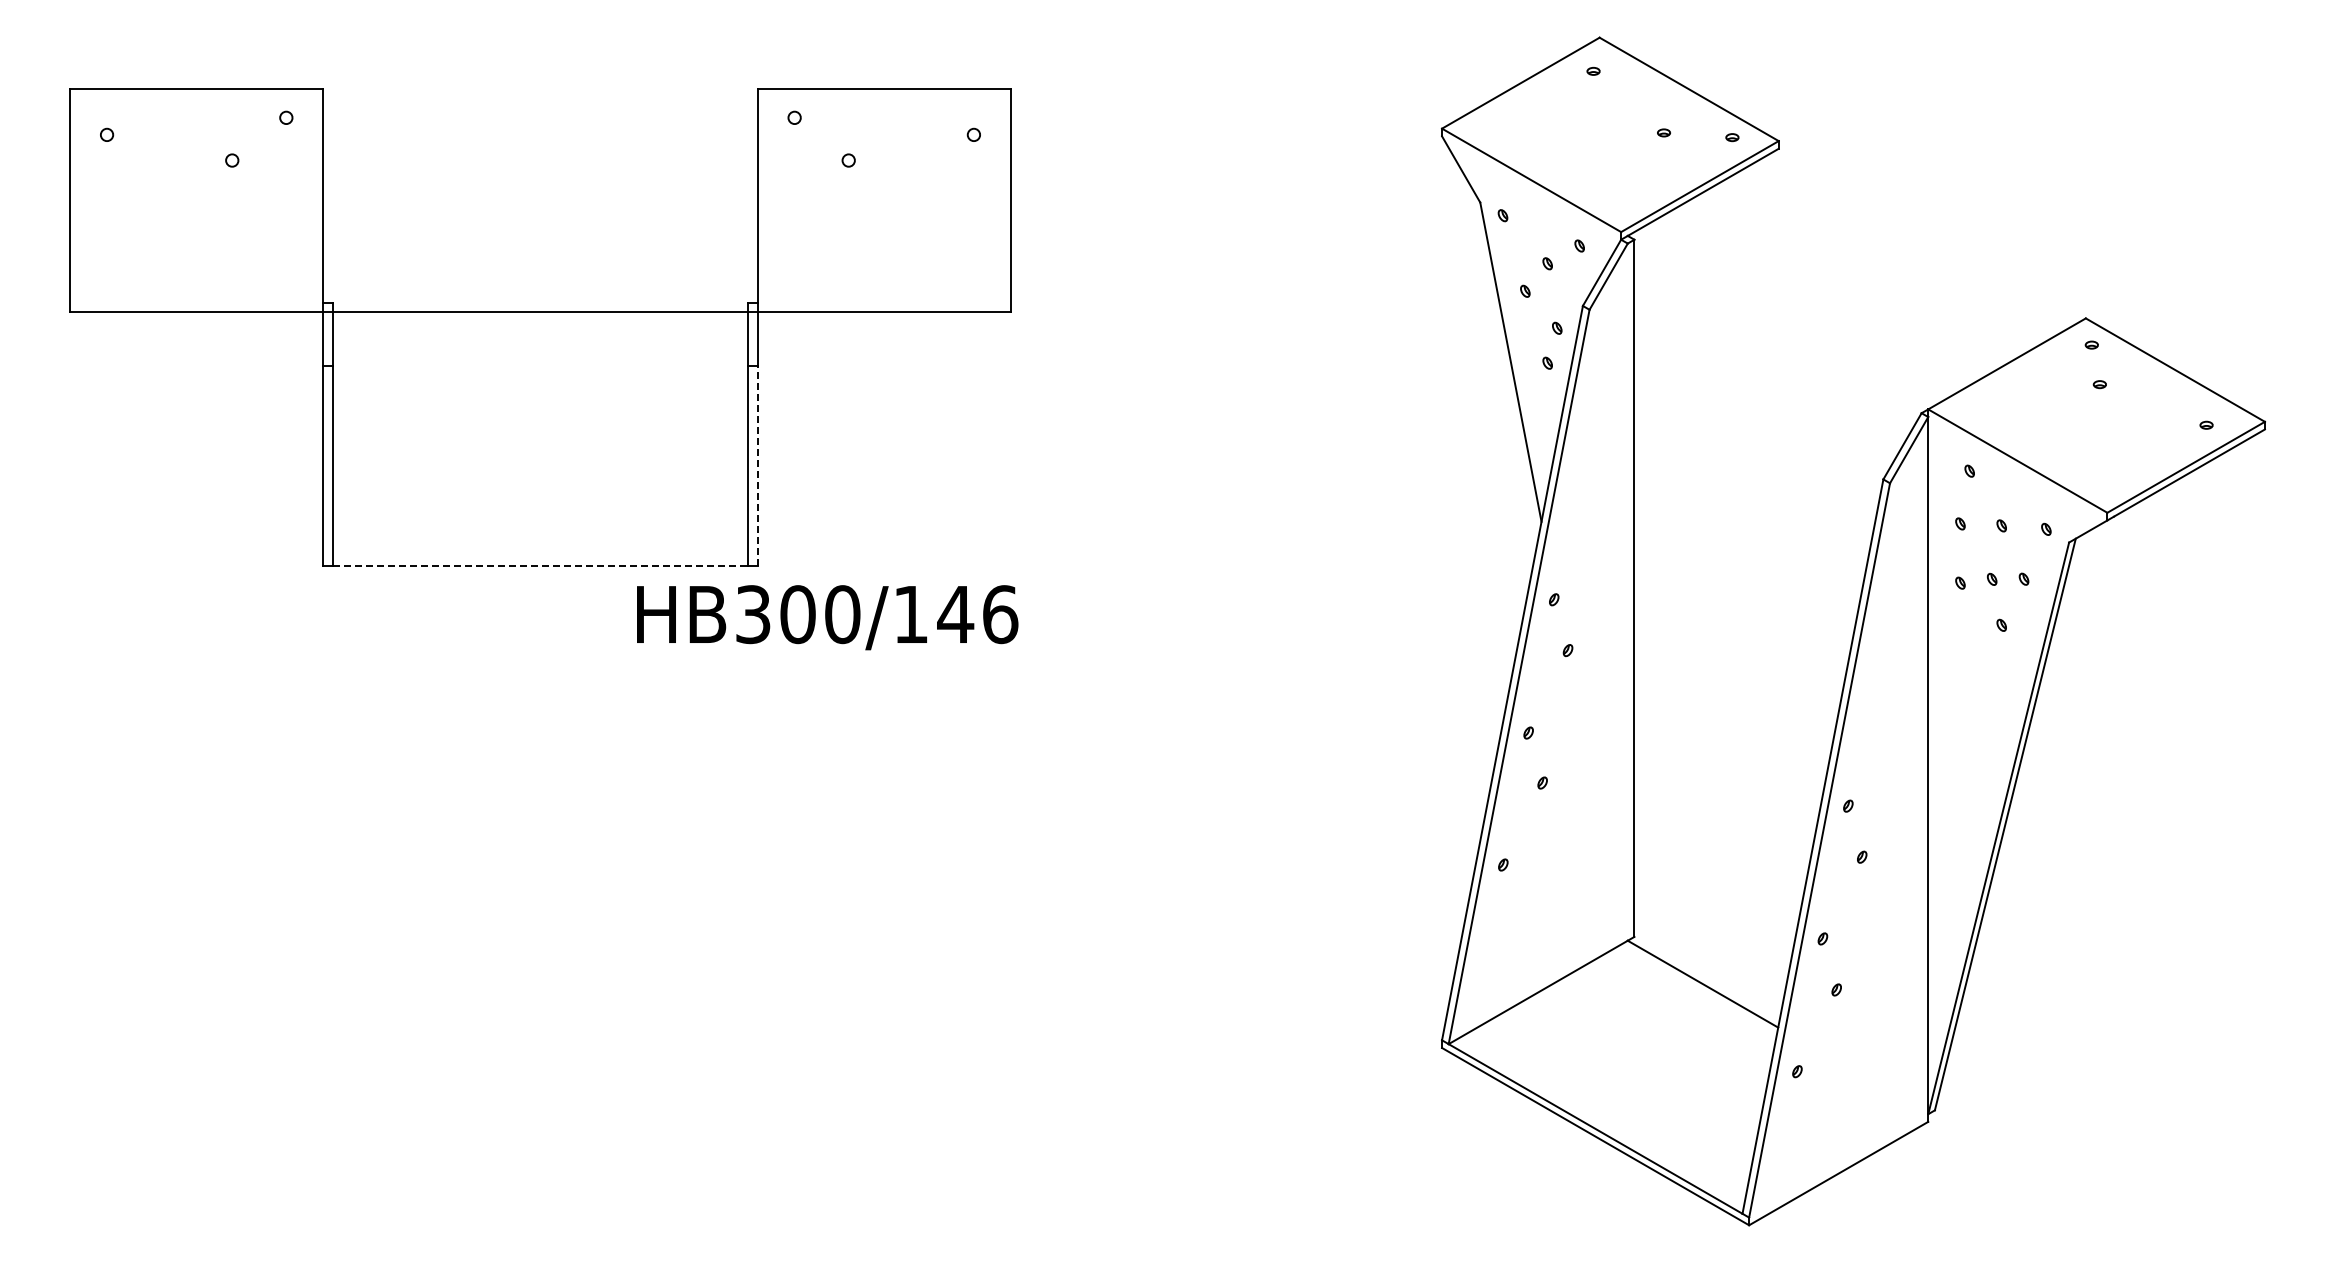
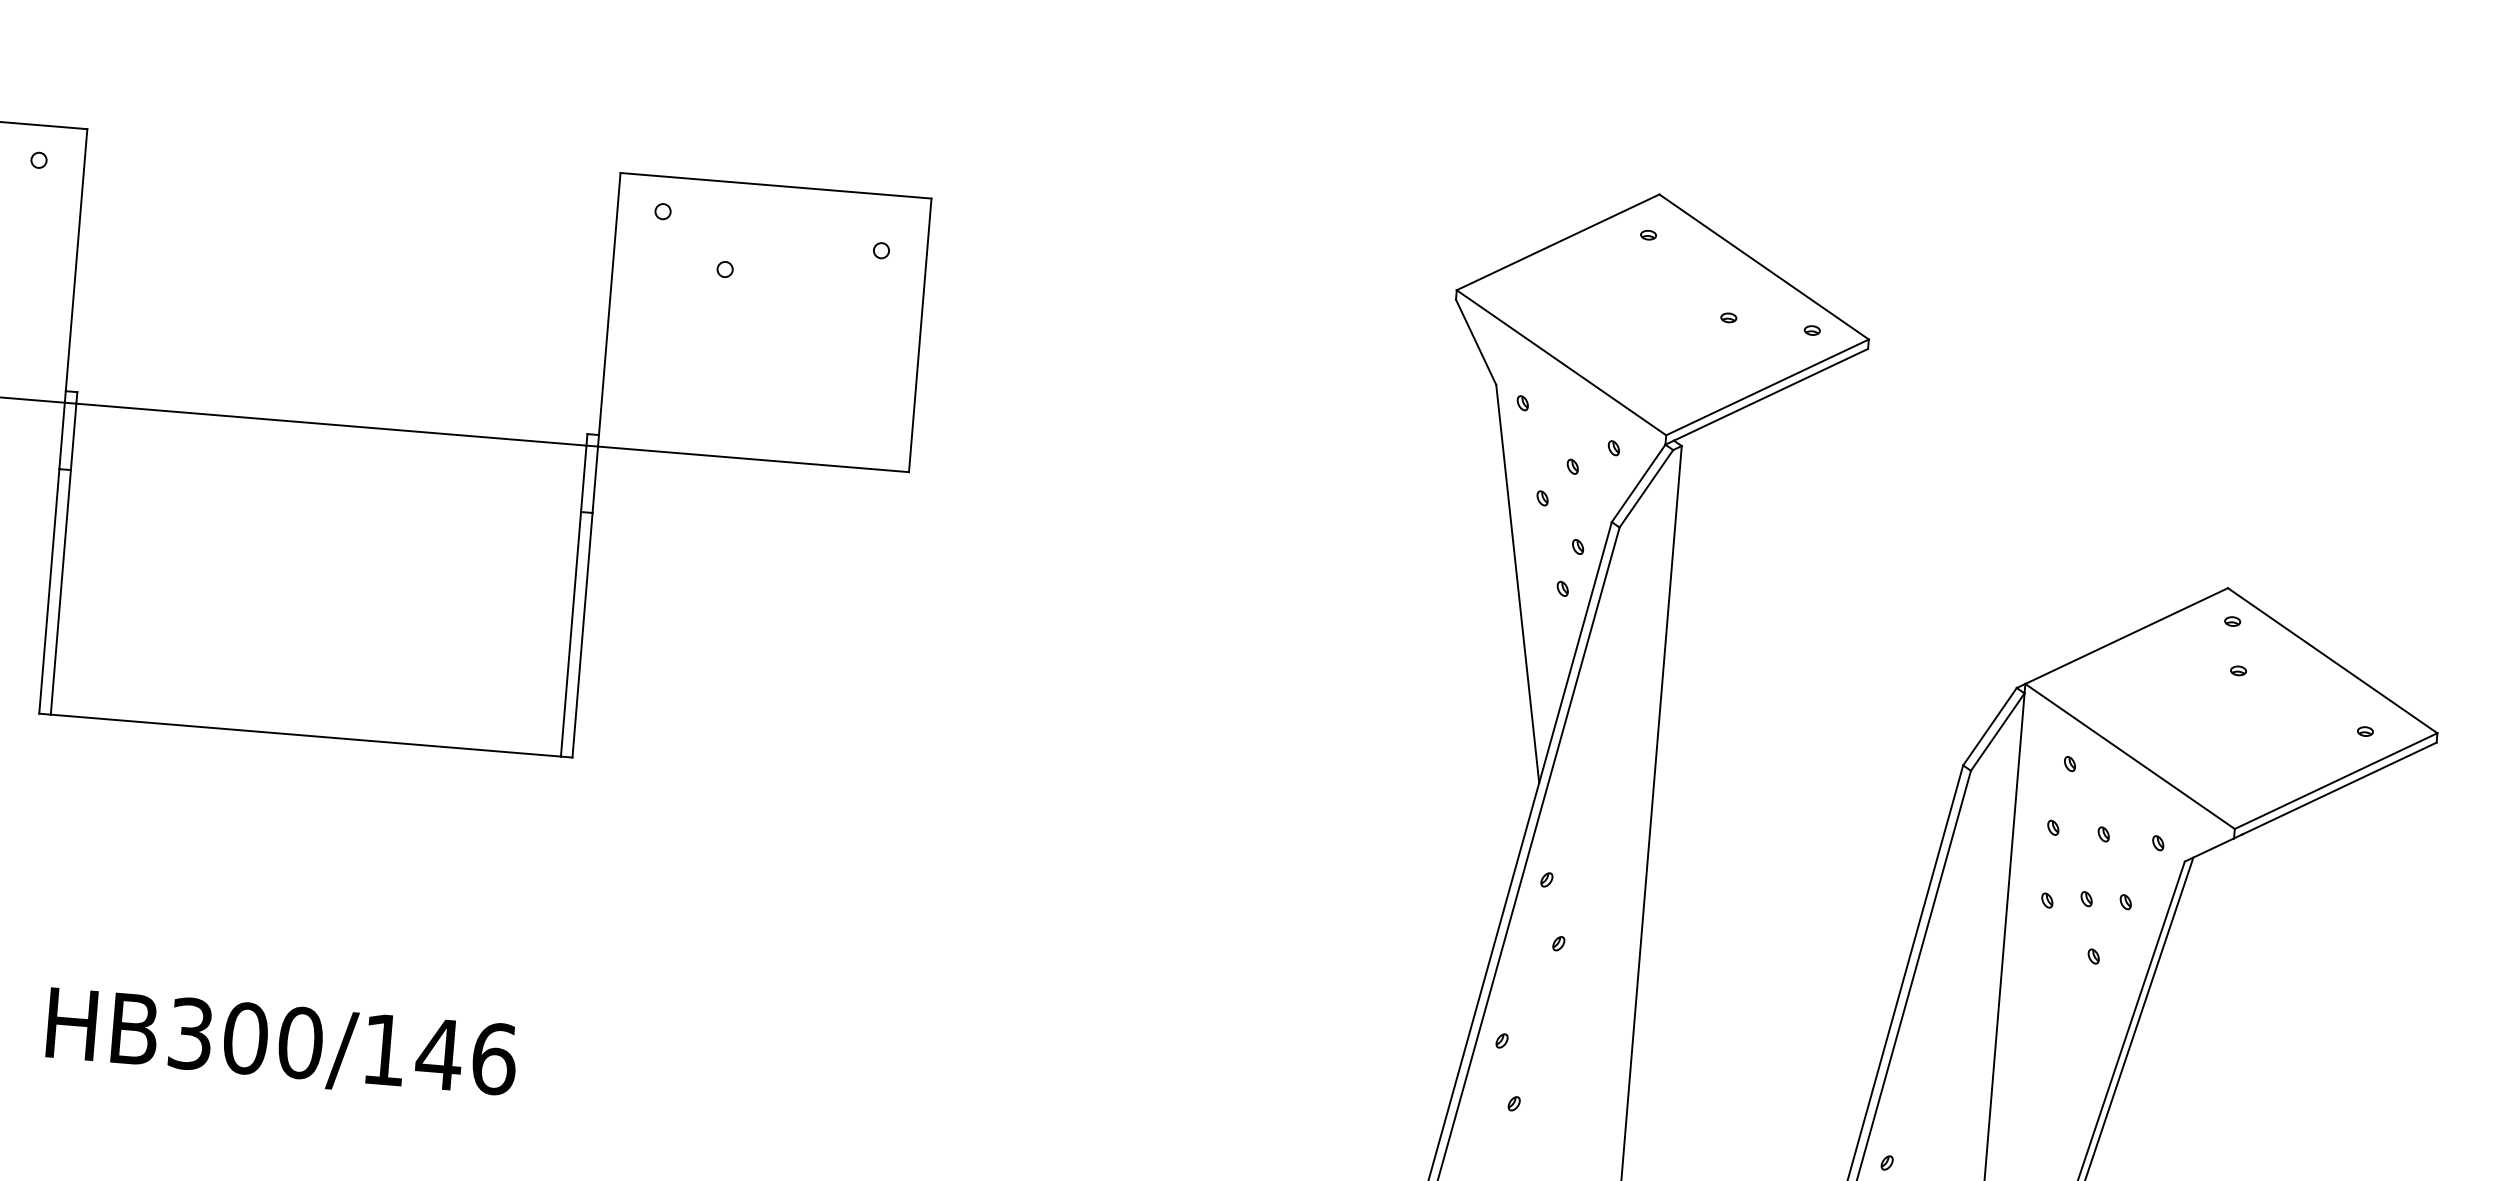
line: (757, 465) -> (582, 634), dashed -> solid
line: (540, 565) -> (305, 735), dashed -> solid
text: (827, 617) -> (281, 1045), moved

